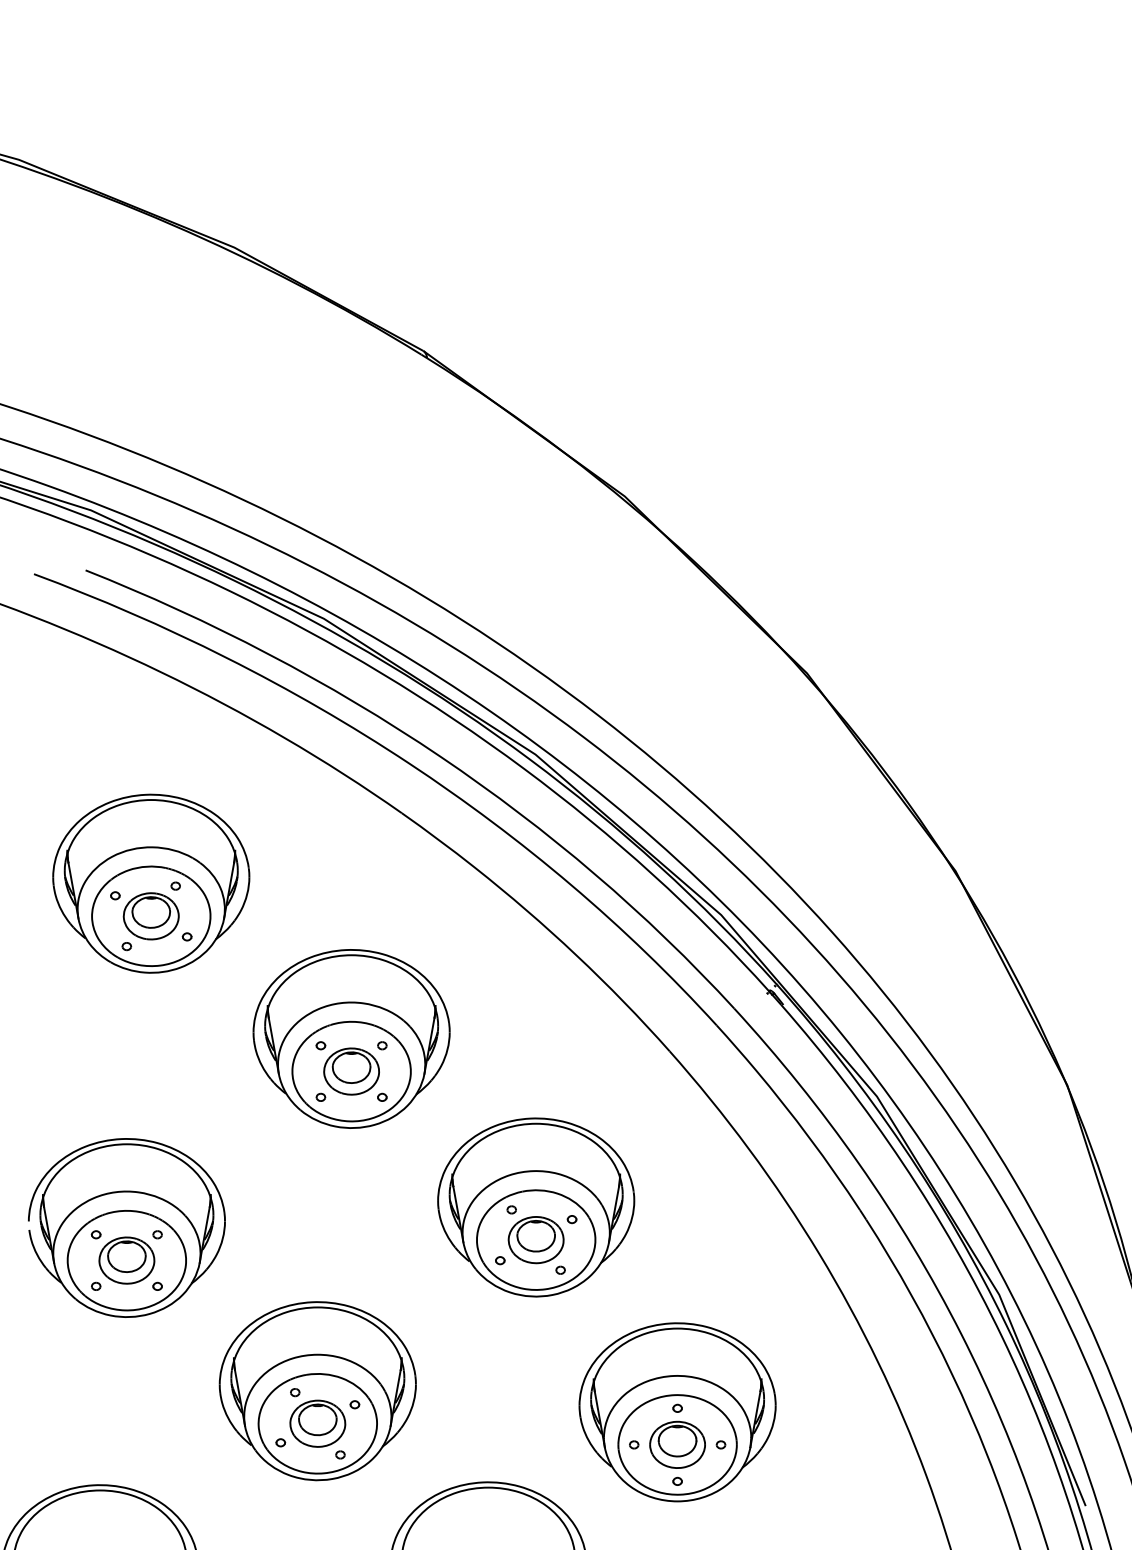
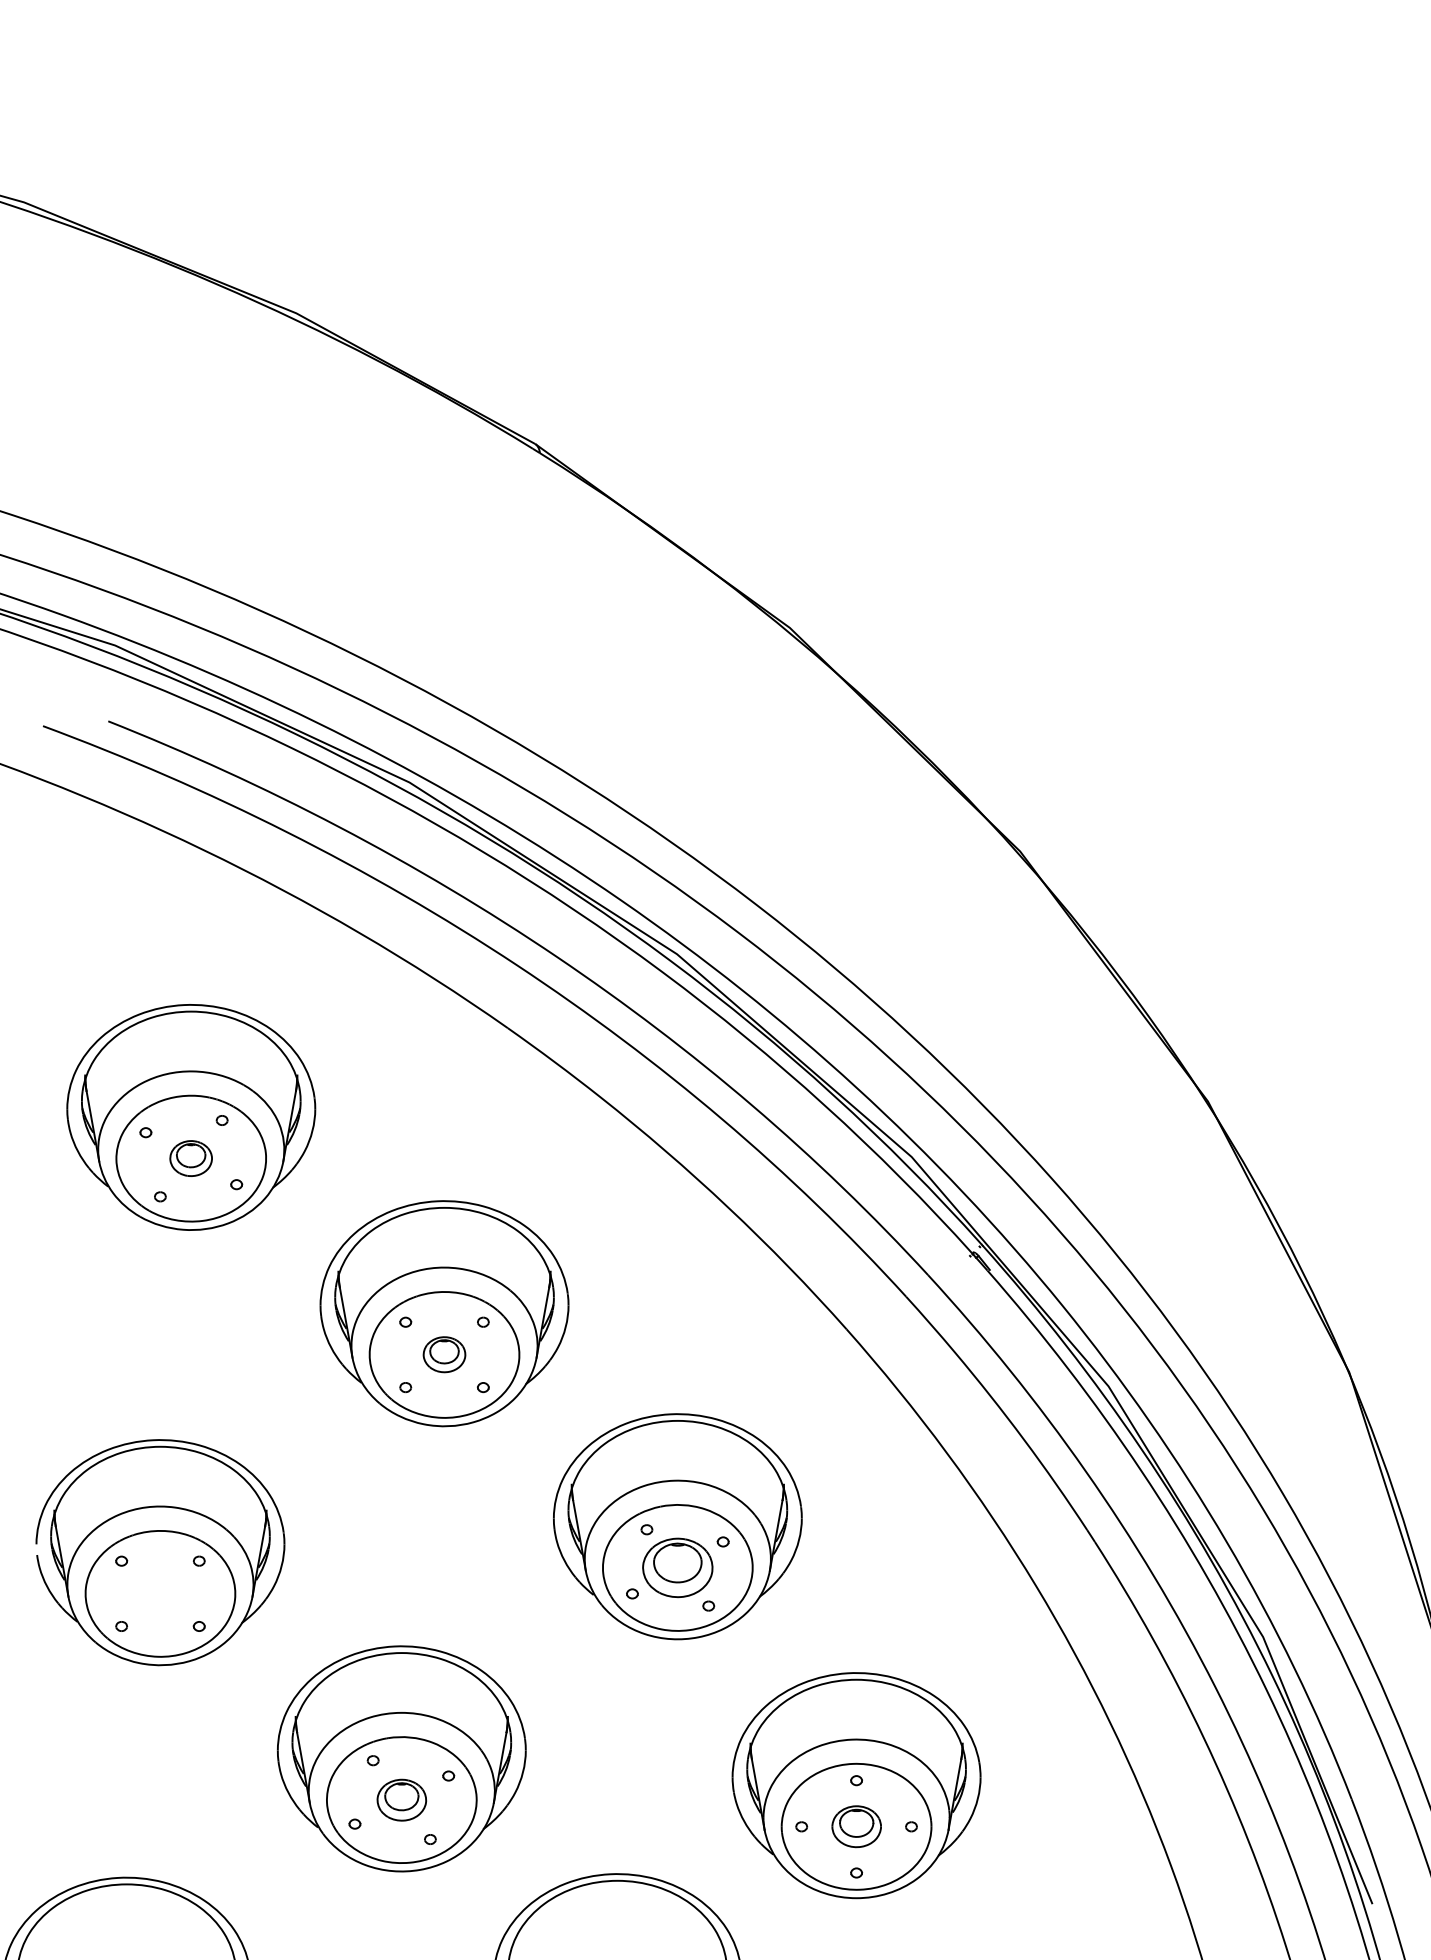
part: (150, 916) -> (190, 1158), size x0.6
part: (351, 1071) -> (444, 1354), size x0.6
part: (126, 1260) -> (160, 1593), removed
part: (317, 1424) -> (401, 1800), size x0.7
part: (677, 1444) -> (856, 1826), size x0.7

